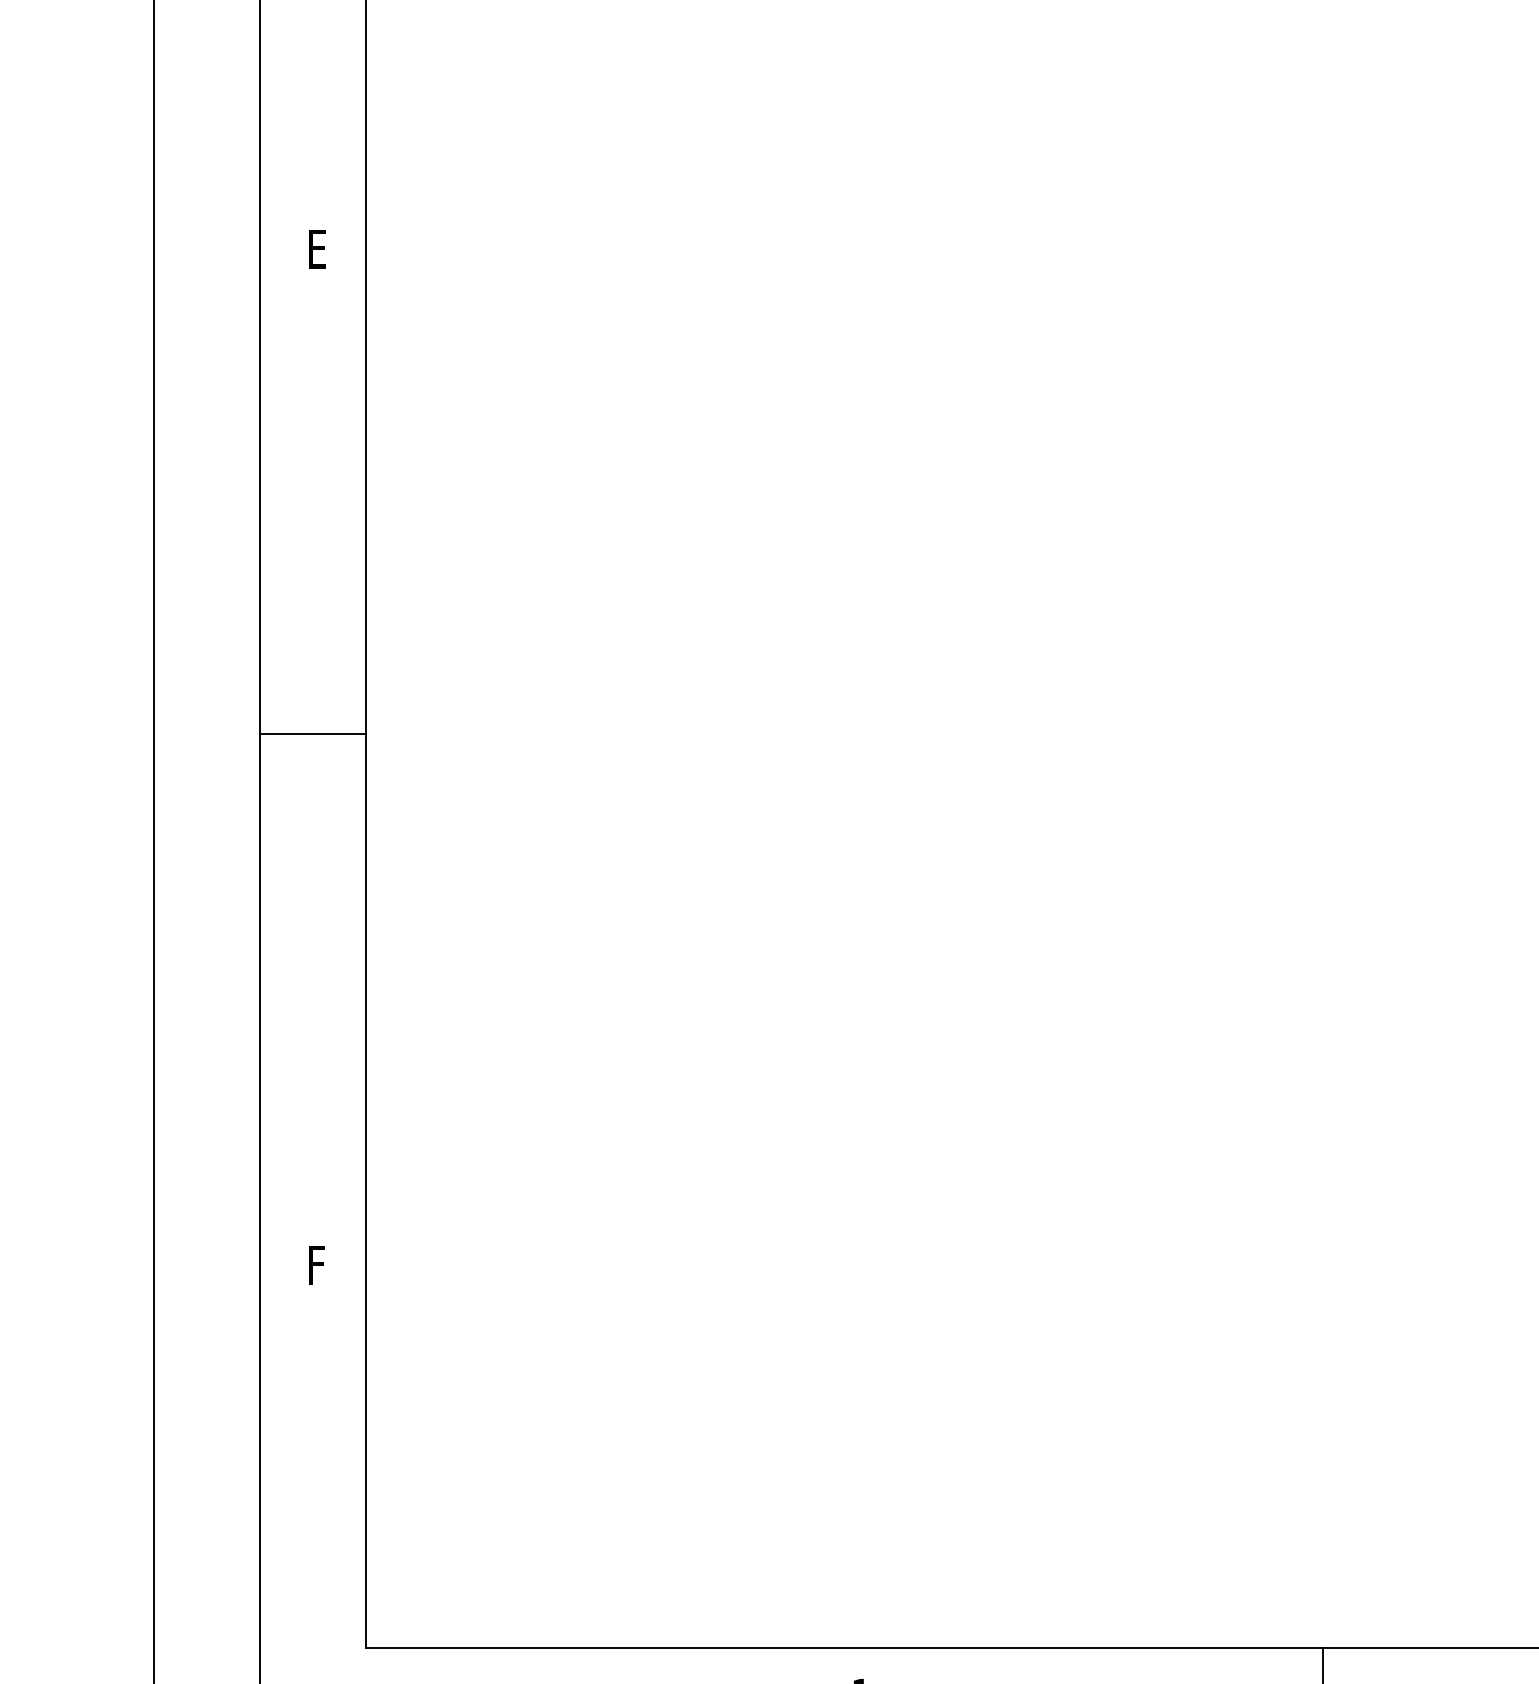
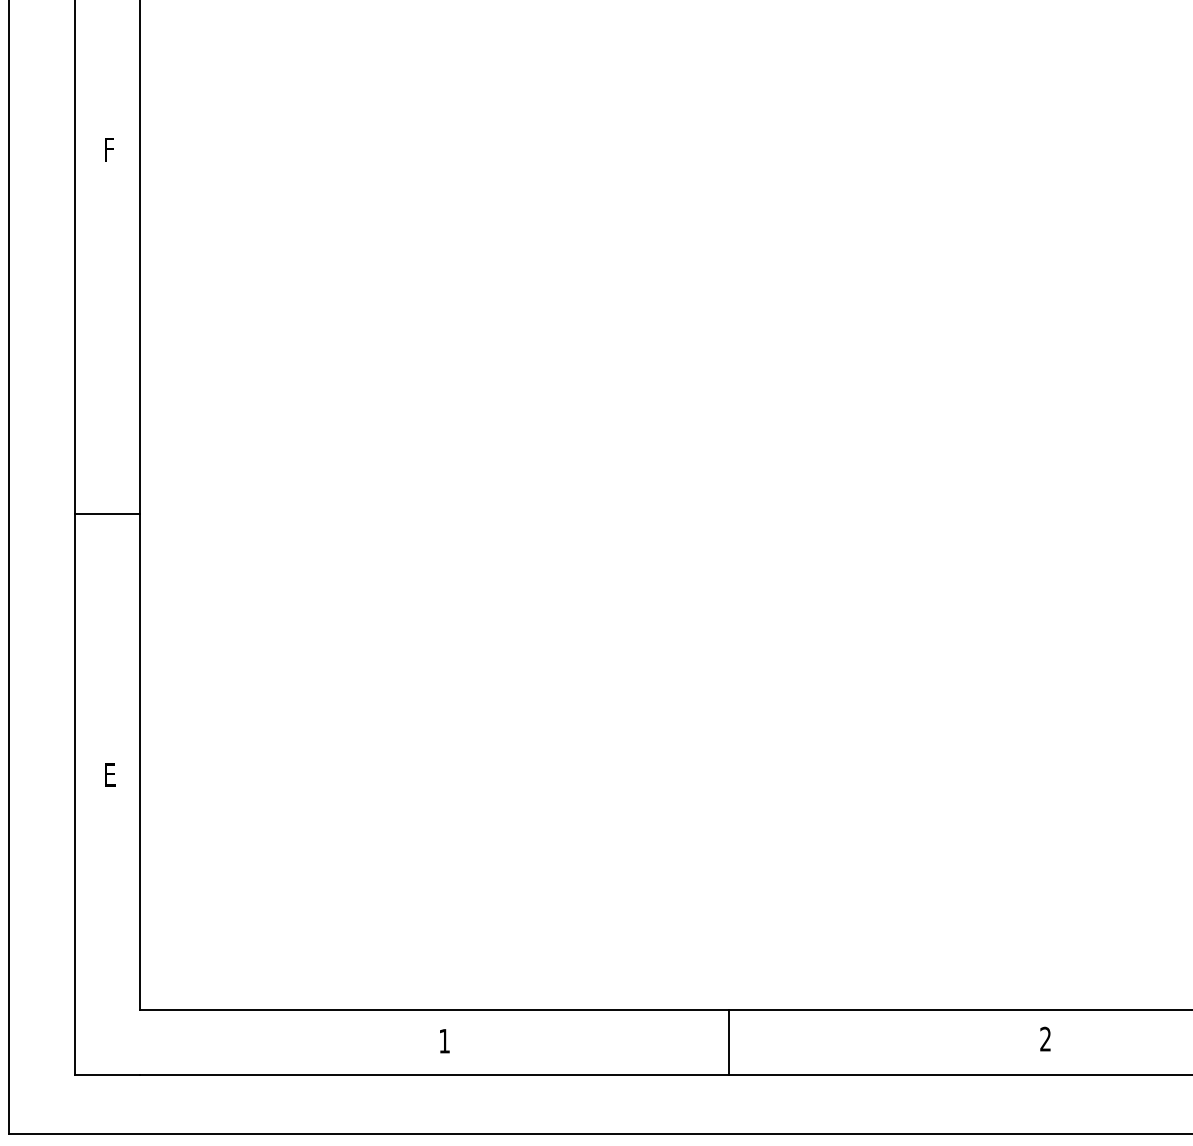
text: (319, 248) -> (111, 149), E -> F
line: (313, 733) -> (107, 513), moved
text: (319, 1264) -> (111, 774), F -> E

